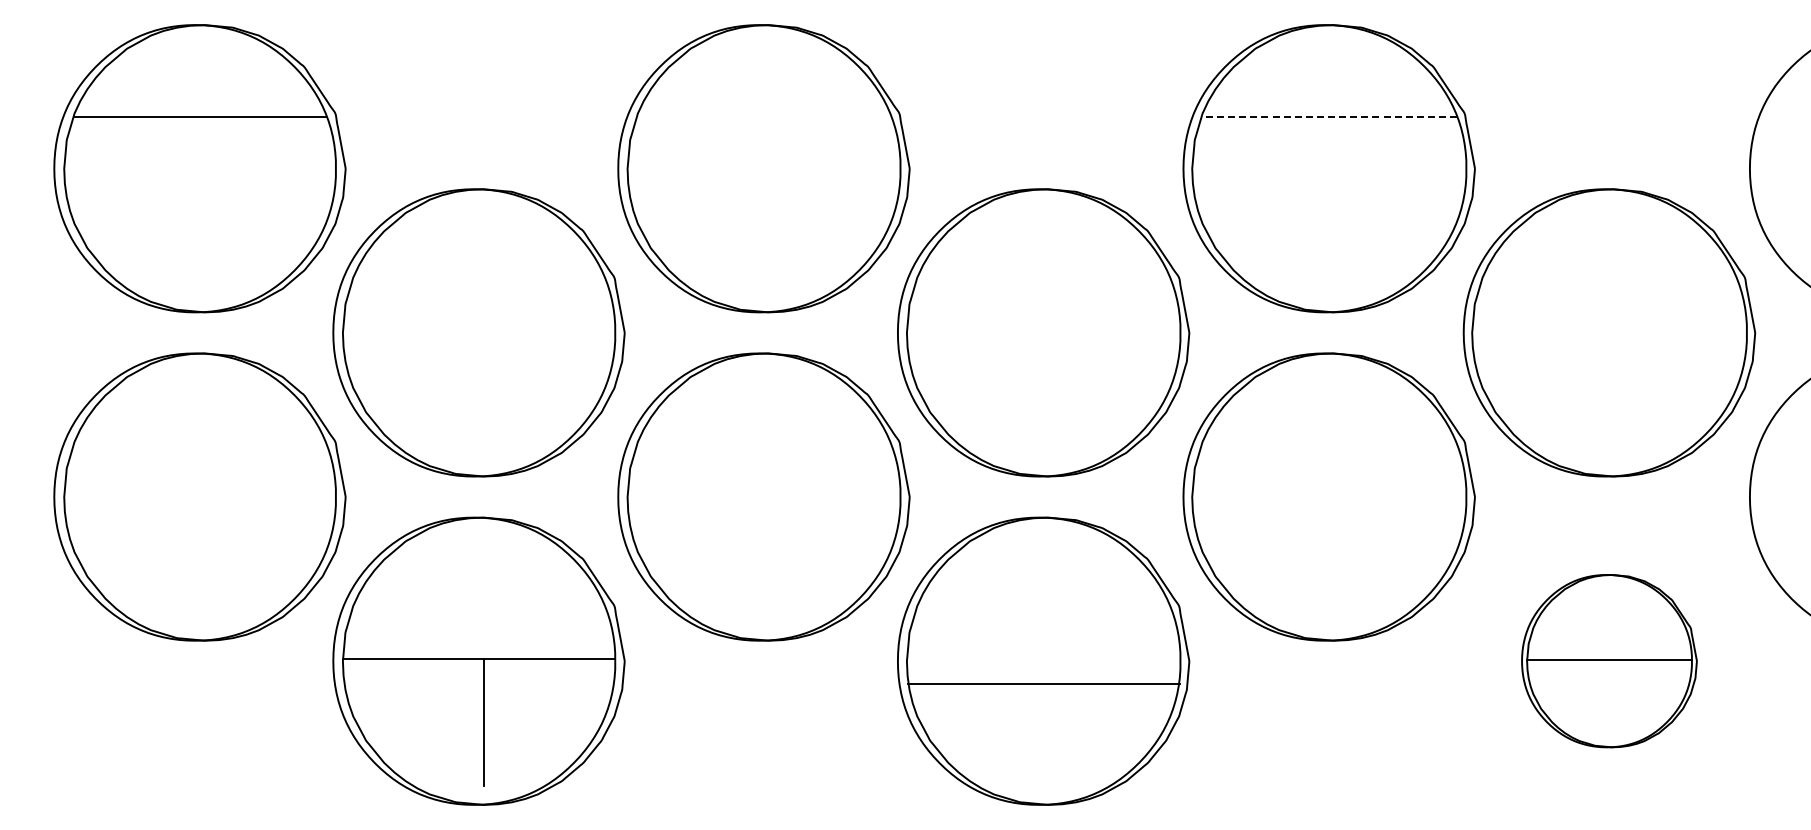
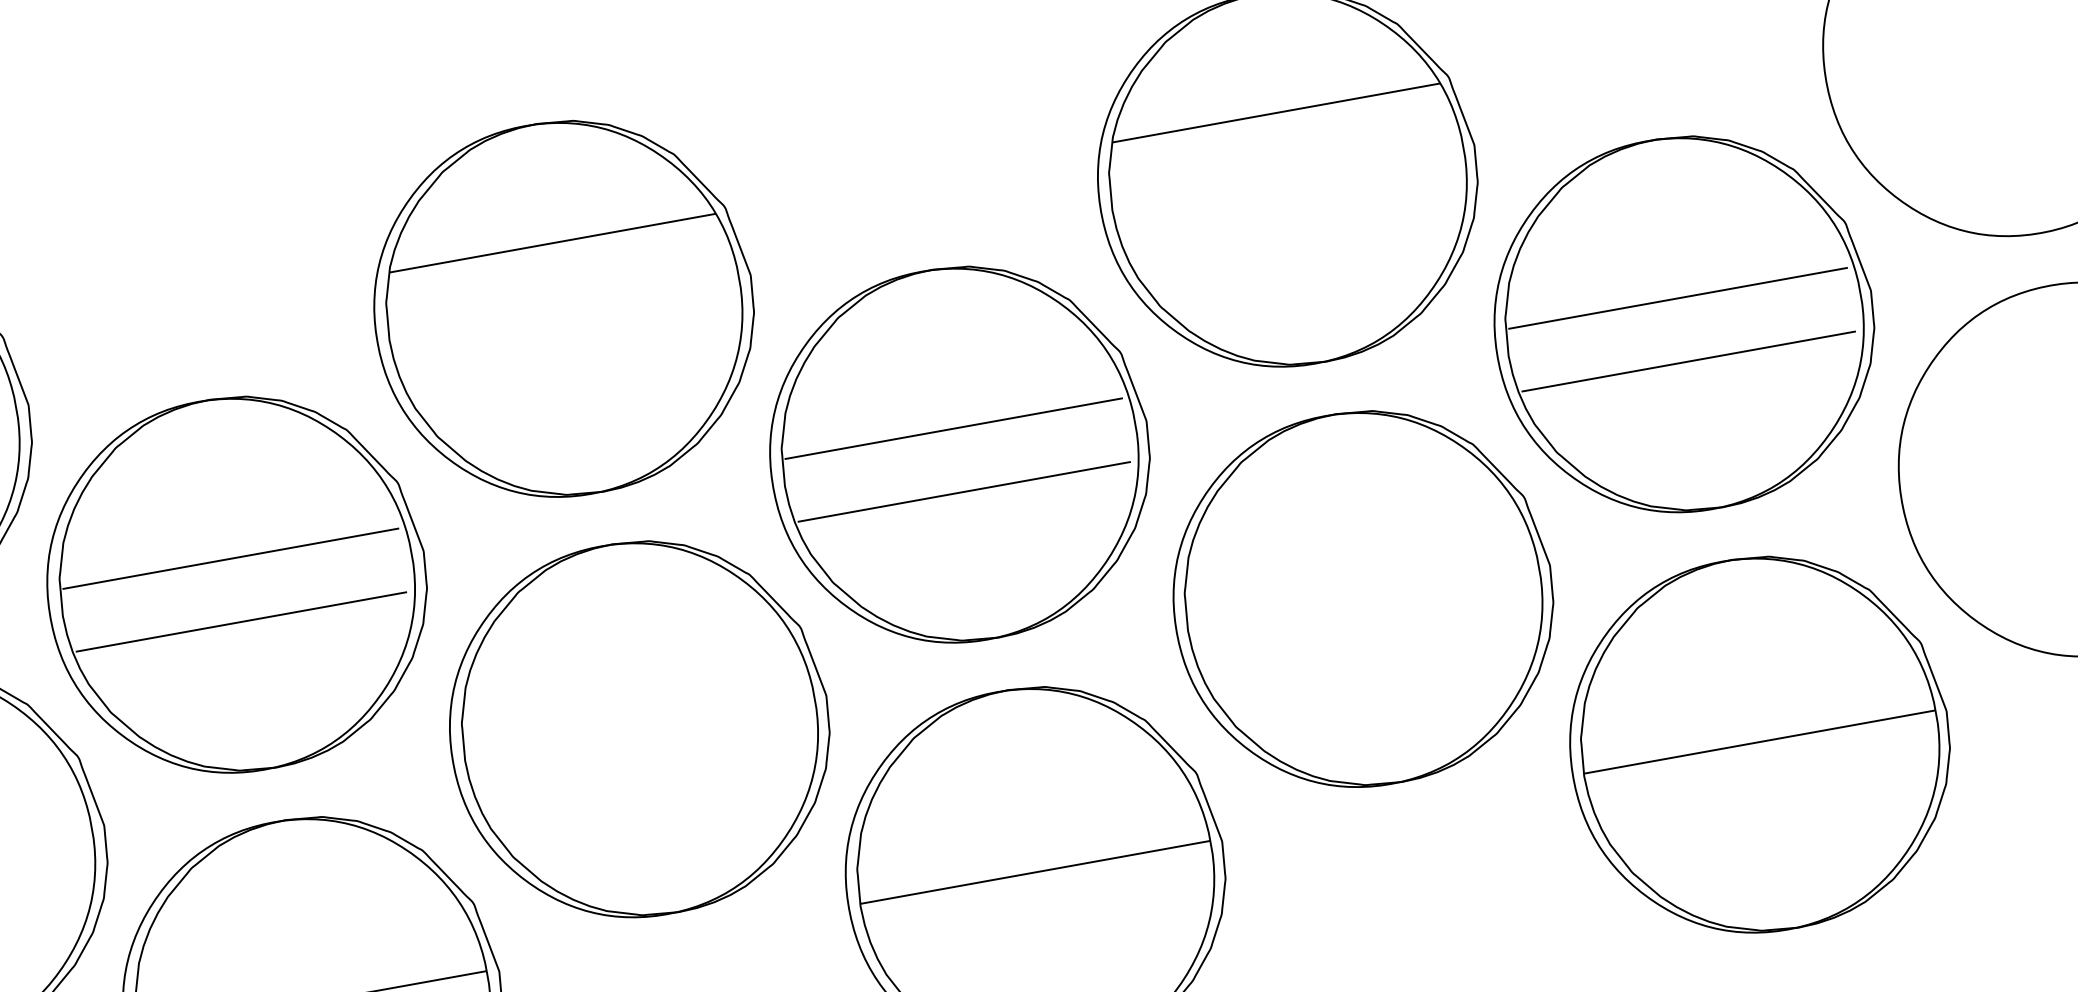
line: (764, 117) -> (552, 243), added
line: (1329, 117) -> (1276, 113), dashed -> solid
line: (477, 312) -> (230, 558), added
line: (1042, 312) -> (953, 428), added
line: (1608, 312) -> (1678, 298), added
line: (476, 361) -> (240, 621), added
line: (1041, 361) -> (963, 491), added
line: (1607, 361) -> (1688, 361), added
part: (1609, 660) -> (1759, 743), size x1.67
line: (1043, 684) -> (1035, 872), moved

